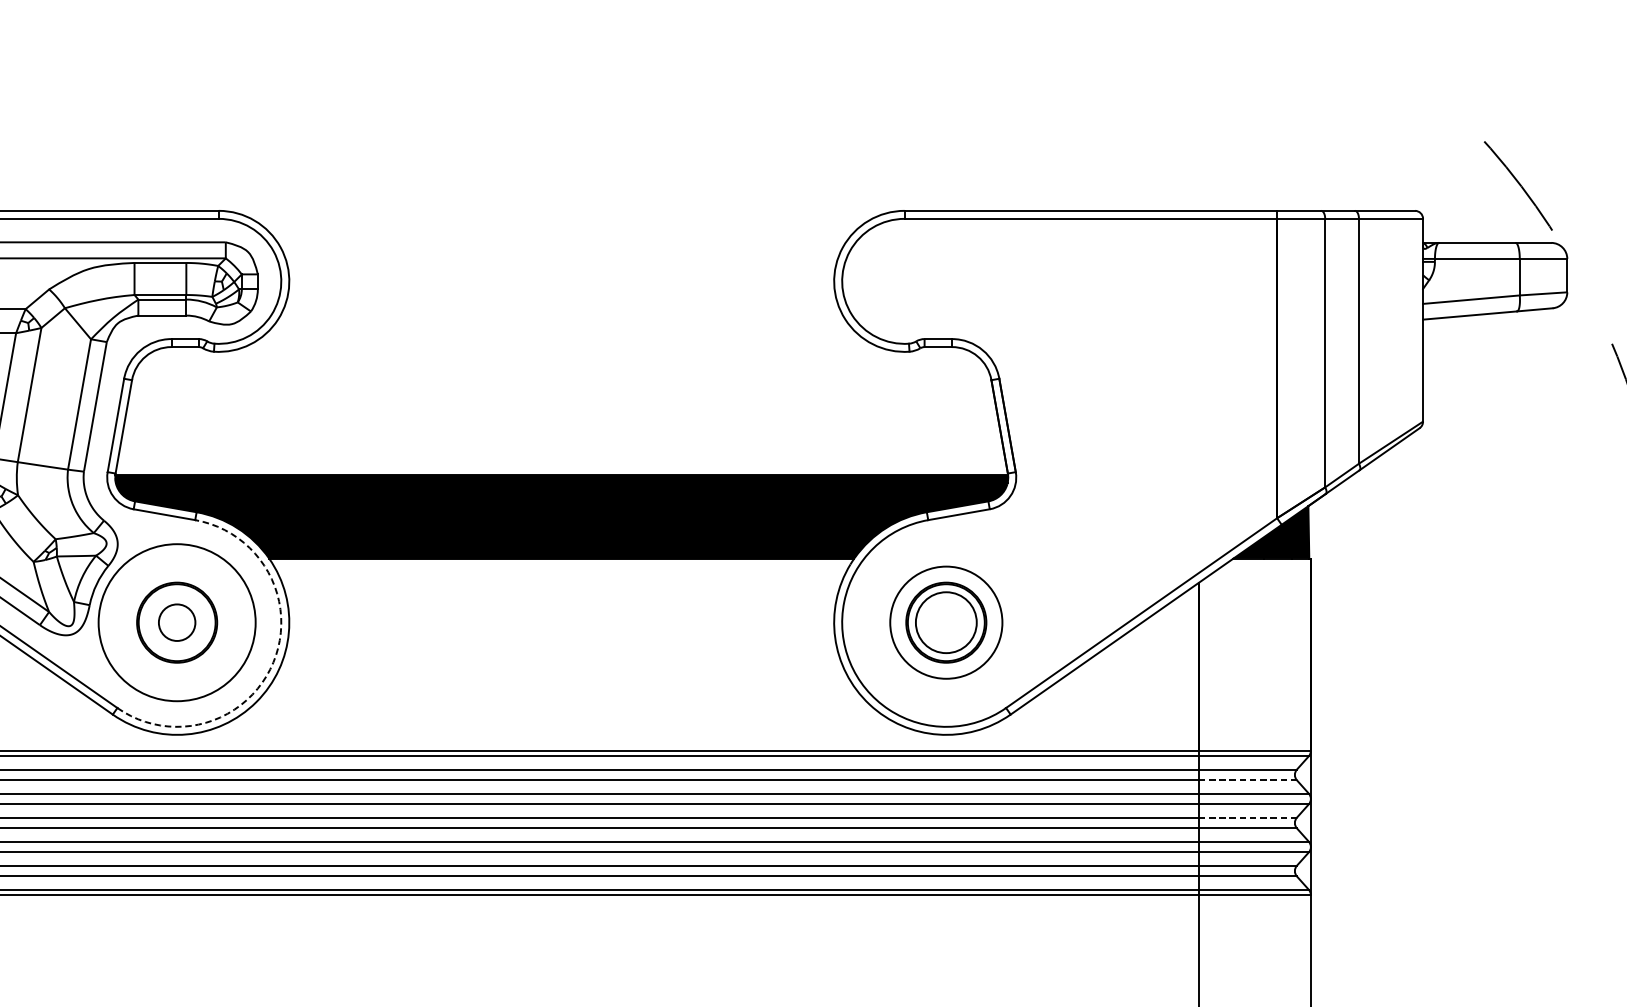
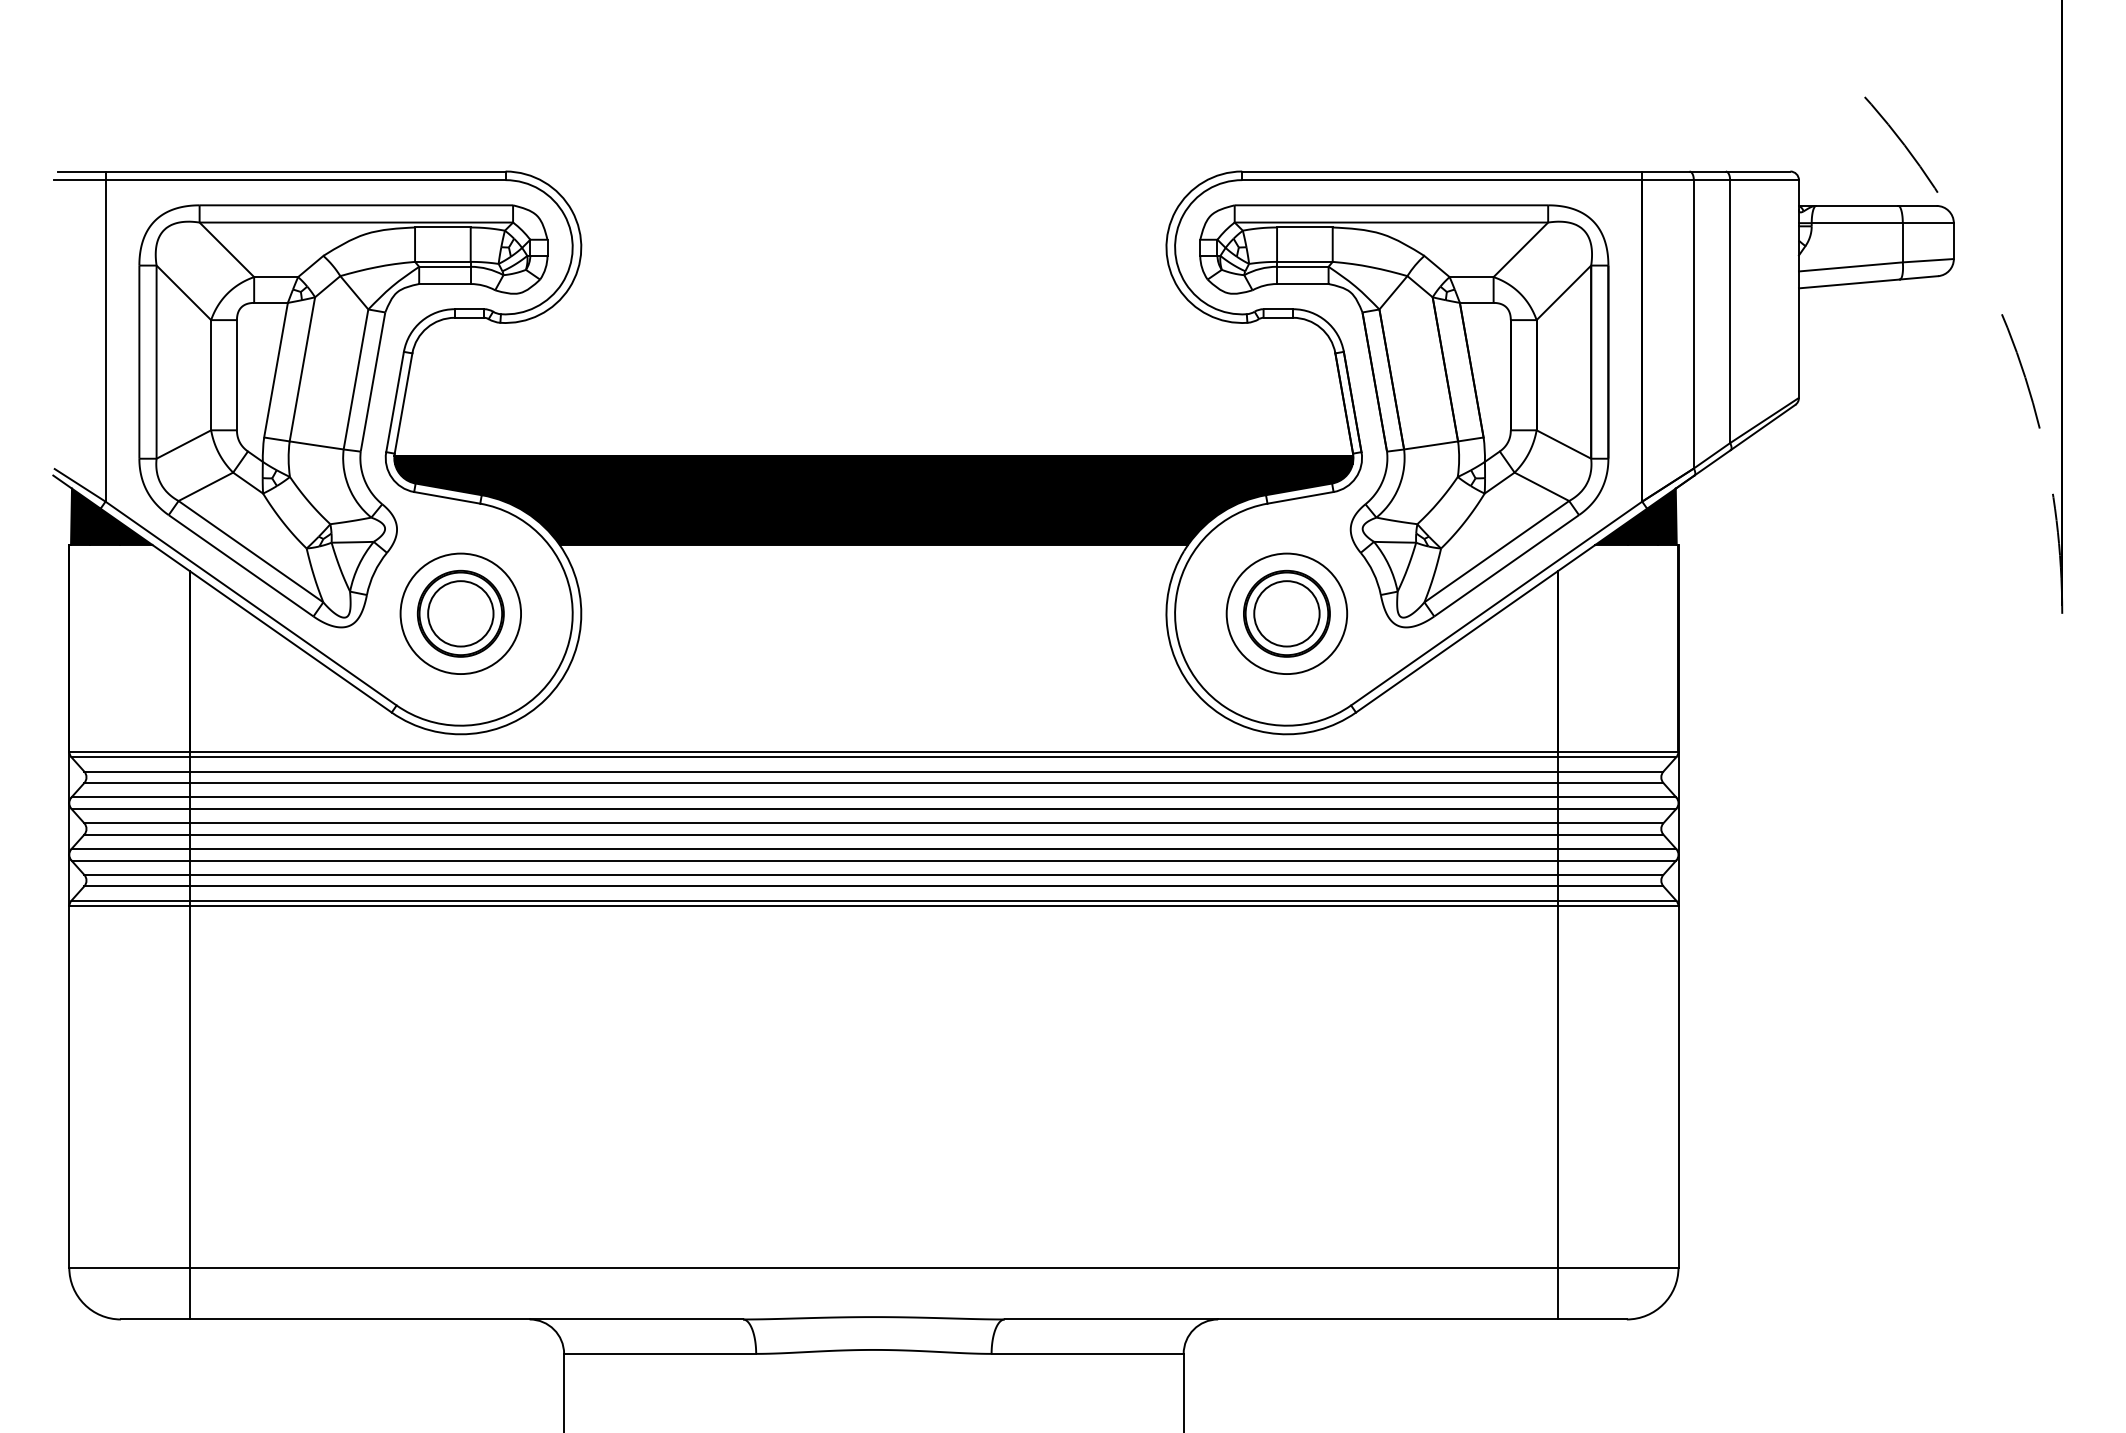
part: (1055, 438) -> (1404, 416), added
circle: (176, 622) -> (460, 613), size x0.71
circle: (176, 622) -> (460, 613), size x1.67
arc: (273, 662) -> (564, 656), dashed -> solid
line: (1247, 780) -> (1610, 783), dashed -> solid
line: (1247, 817) -> (1610, 823), dashed -> solid

